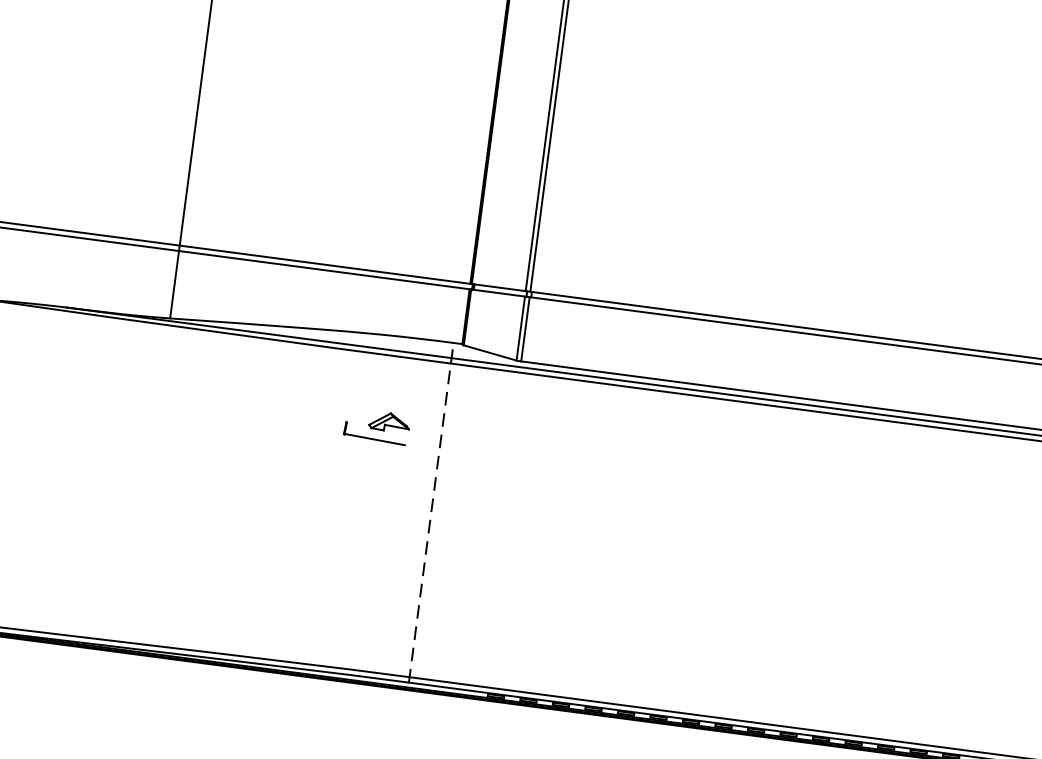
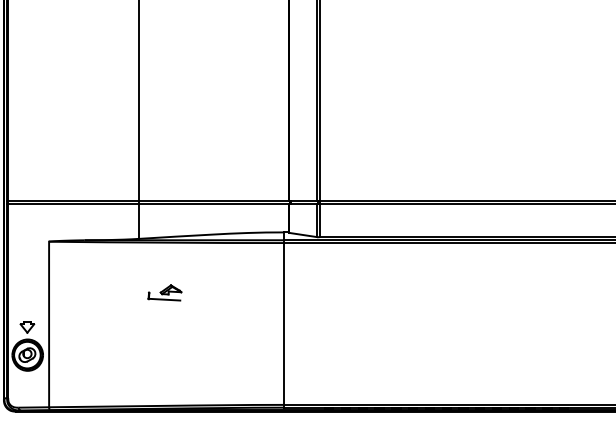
part: (376, 425) -> (164, 292), moved
line: (431, 513) -> (284, 320), dashed -> solid

